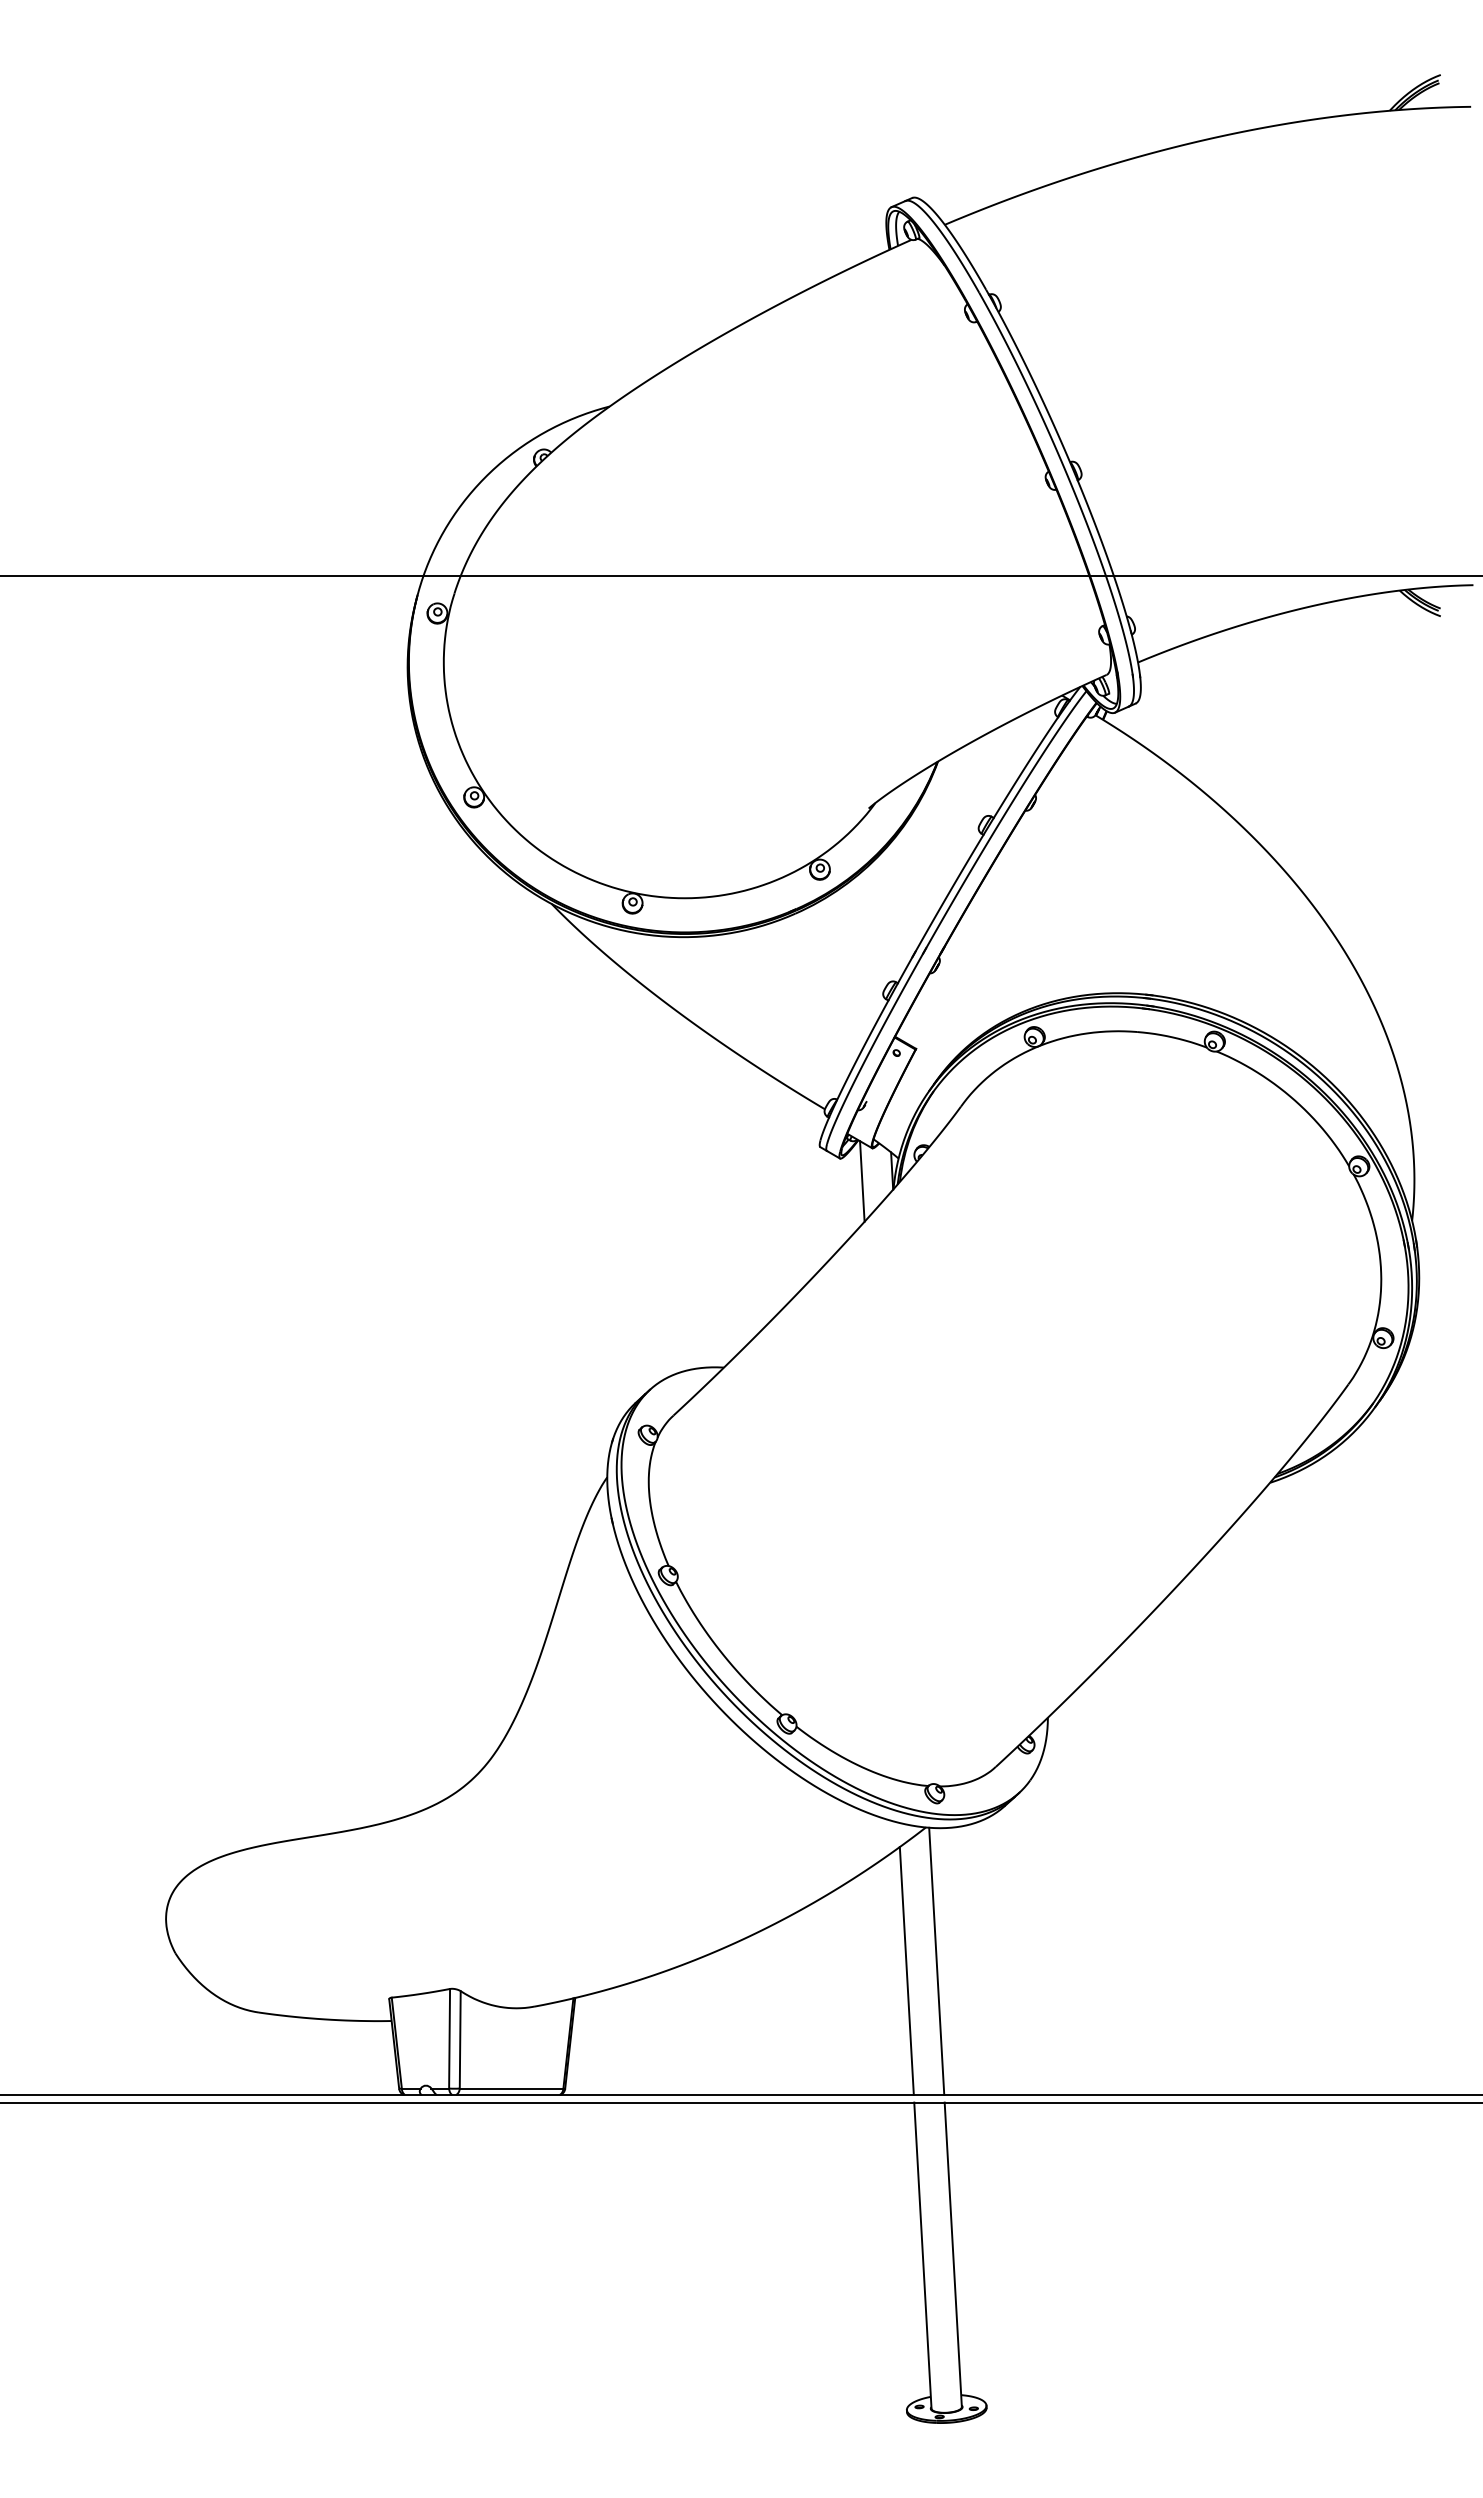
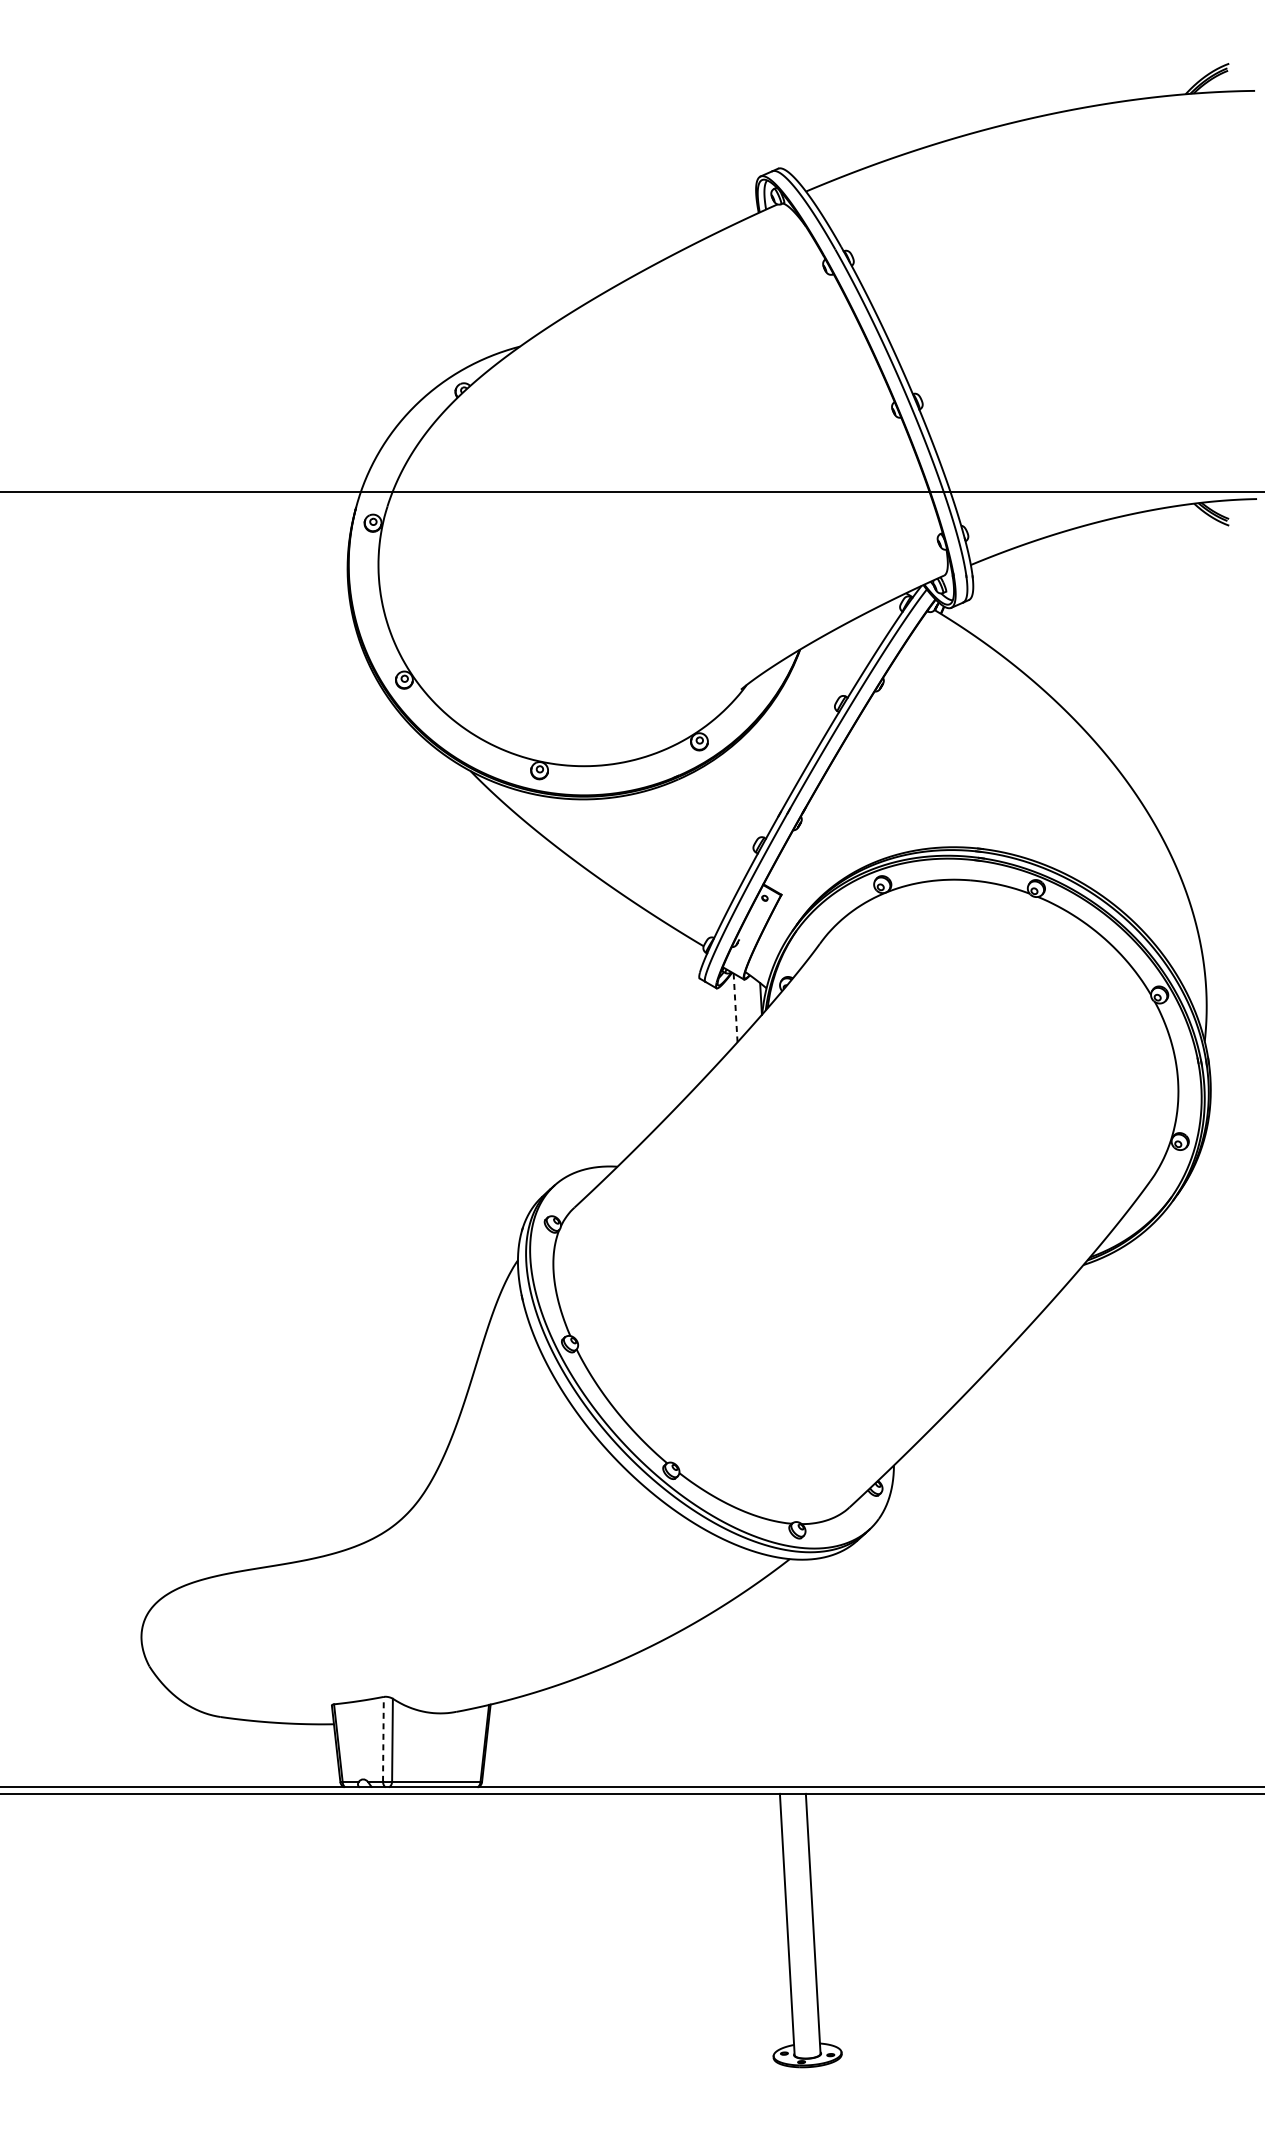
line: (862, 1181) -> (735, 1007), solid -> dashed
line: (936, 1961) -> (798, 1673), removed
line: (906, 1971) -> (773, 1682), removed
line: (449, 2038) -> (383, 1739), solid -> dashed

